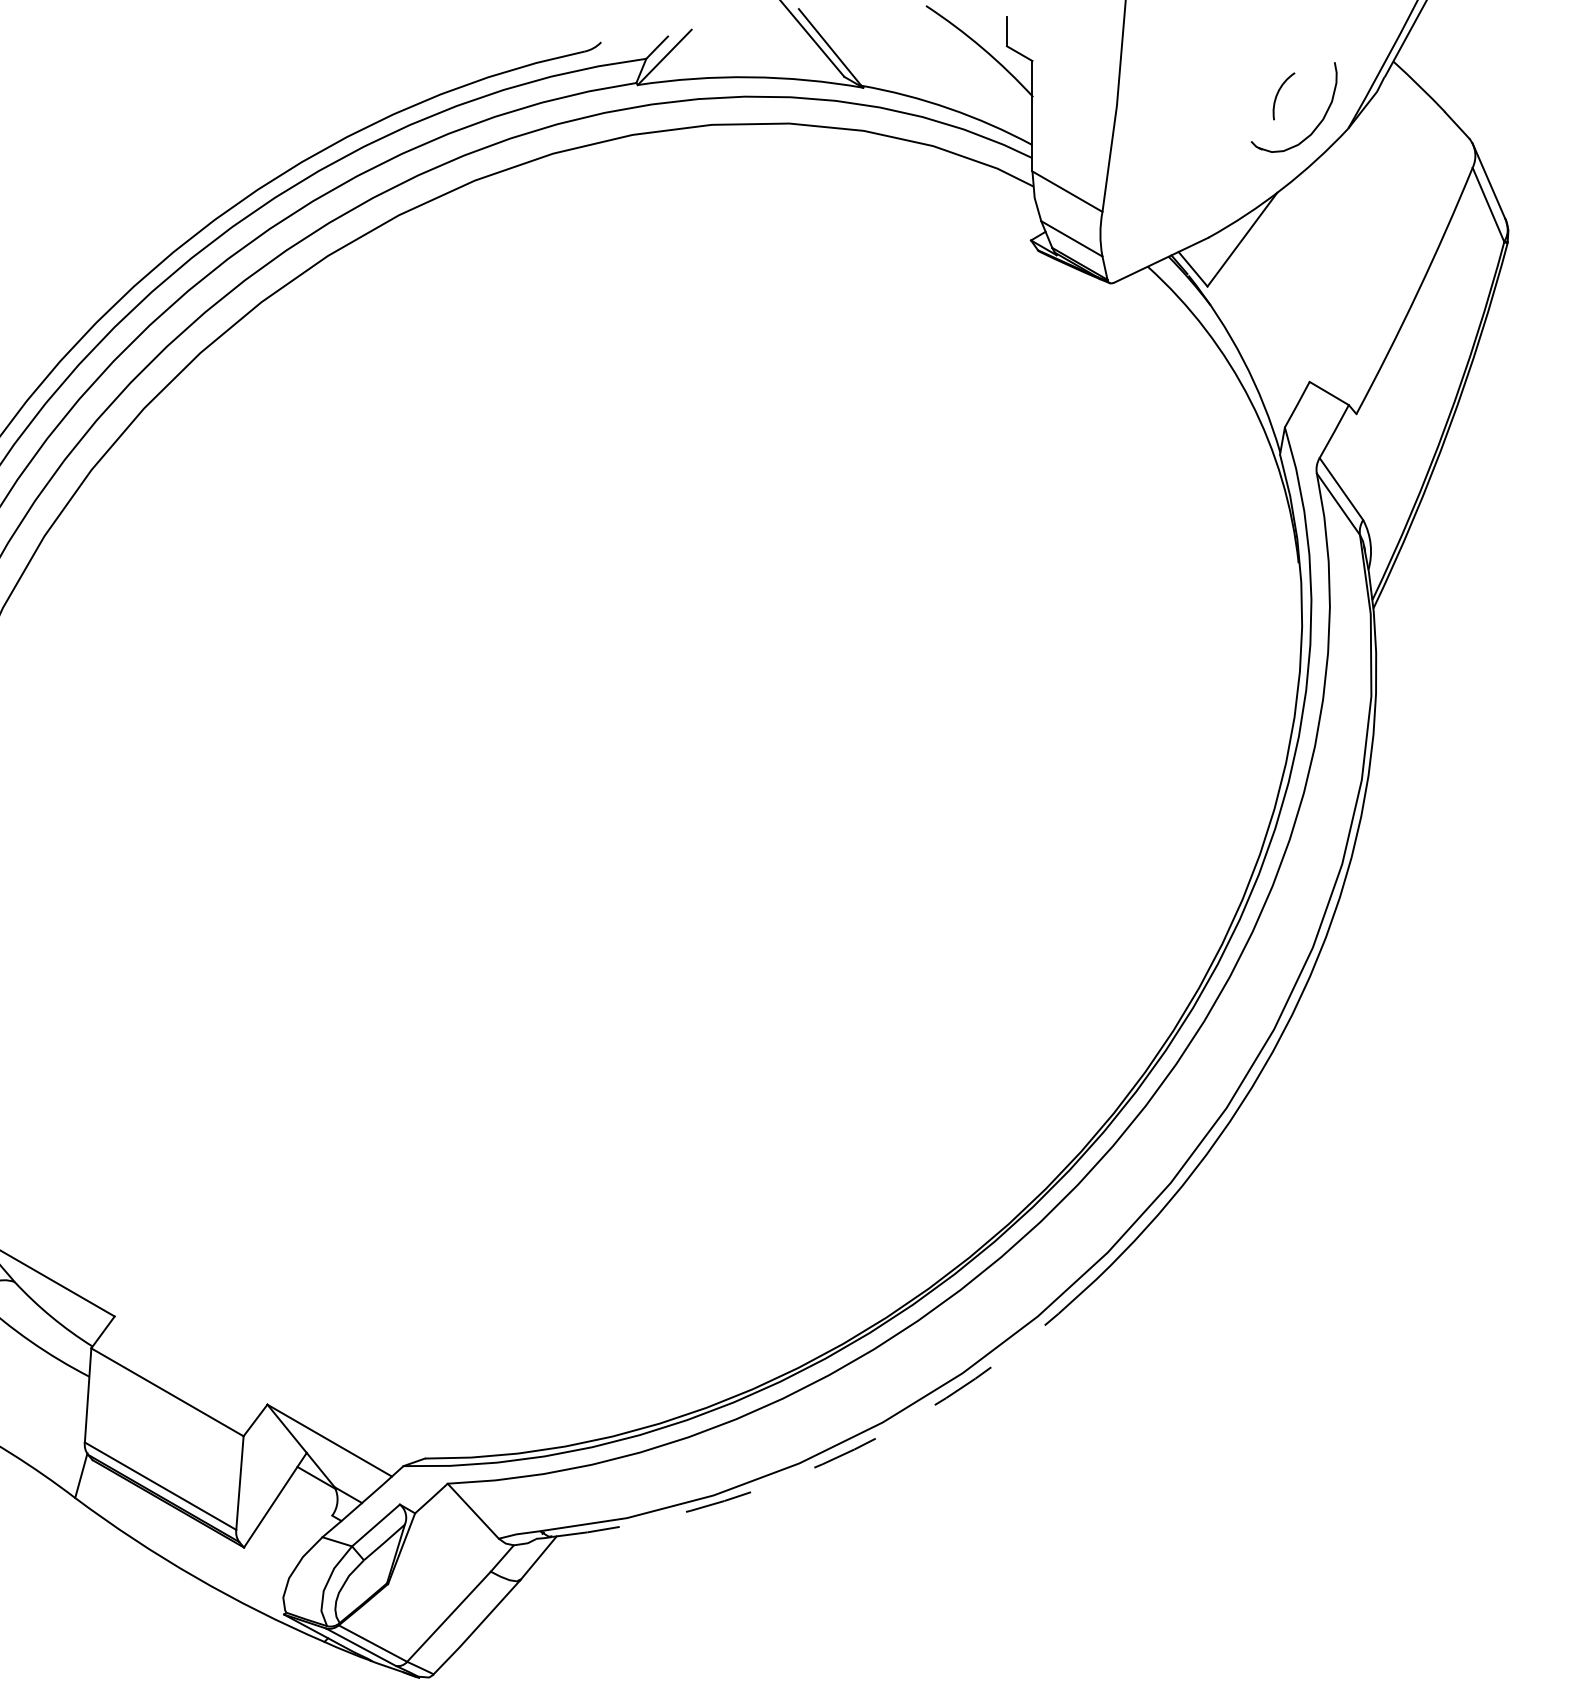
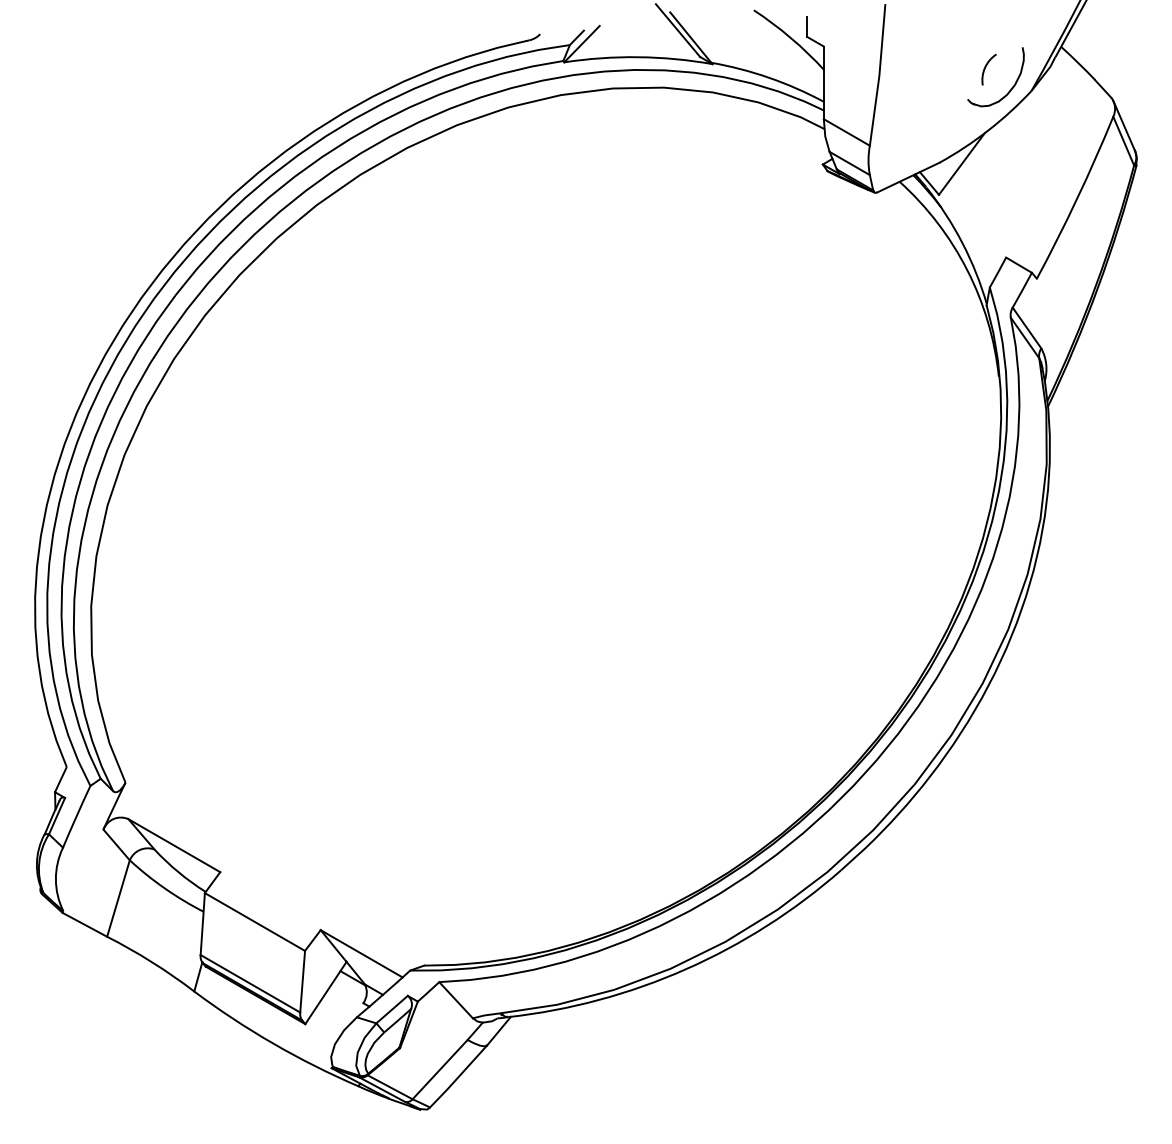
arc: (822, 1464) -> (685, 969), dashed -> solid

